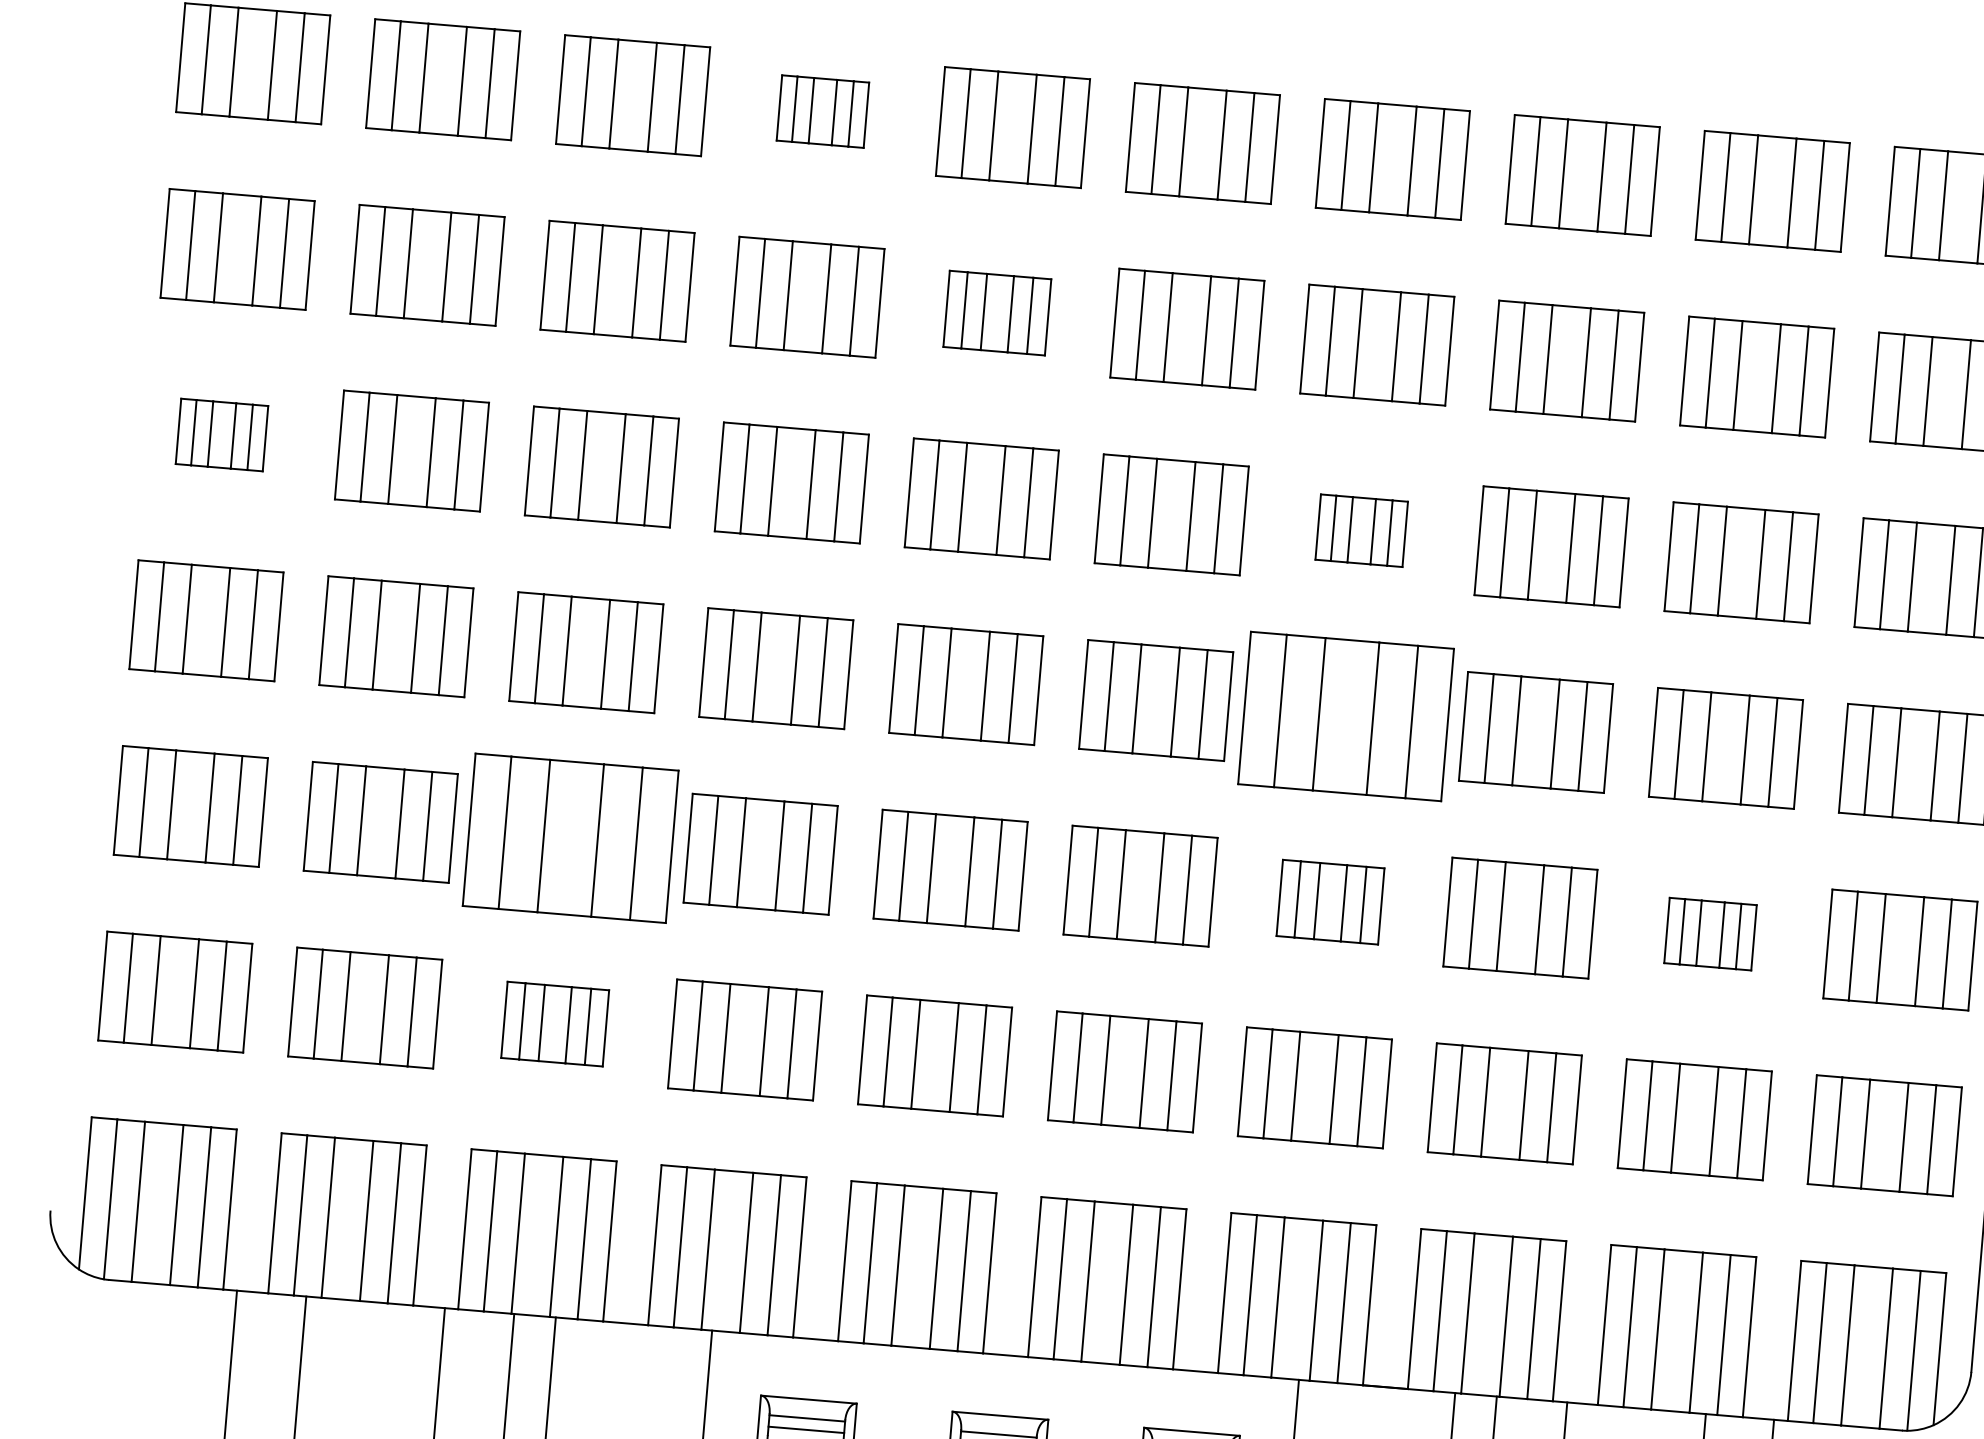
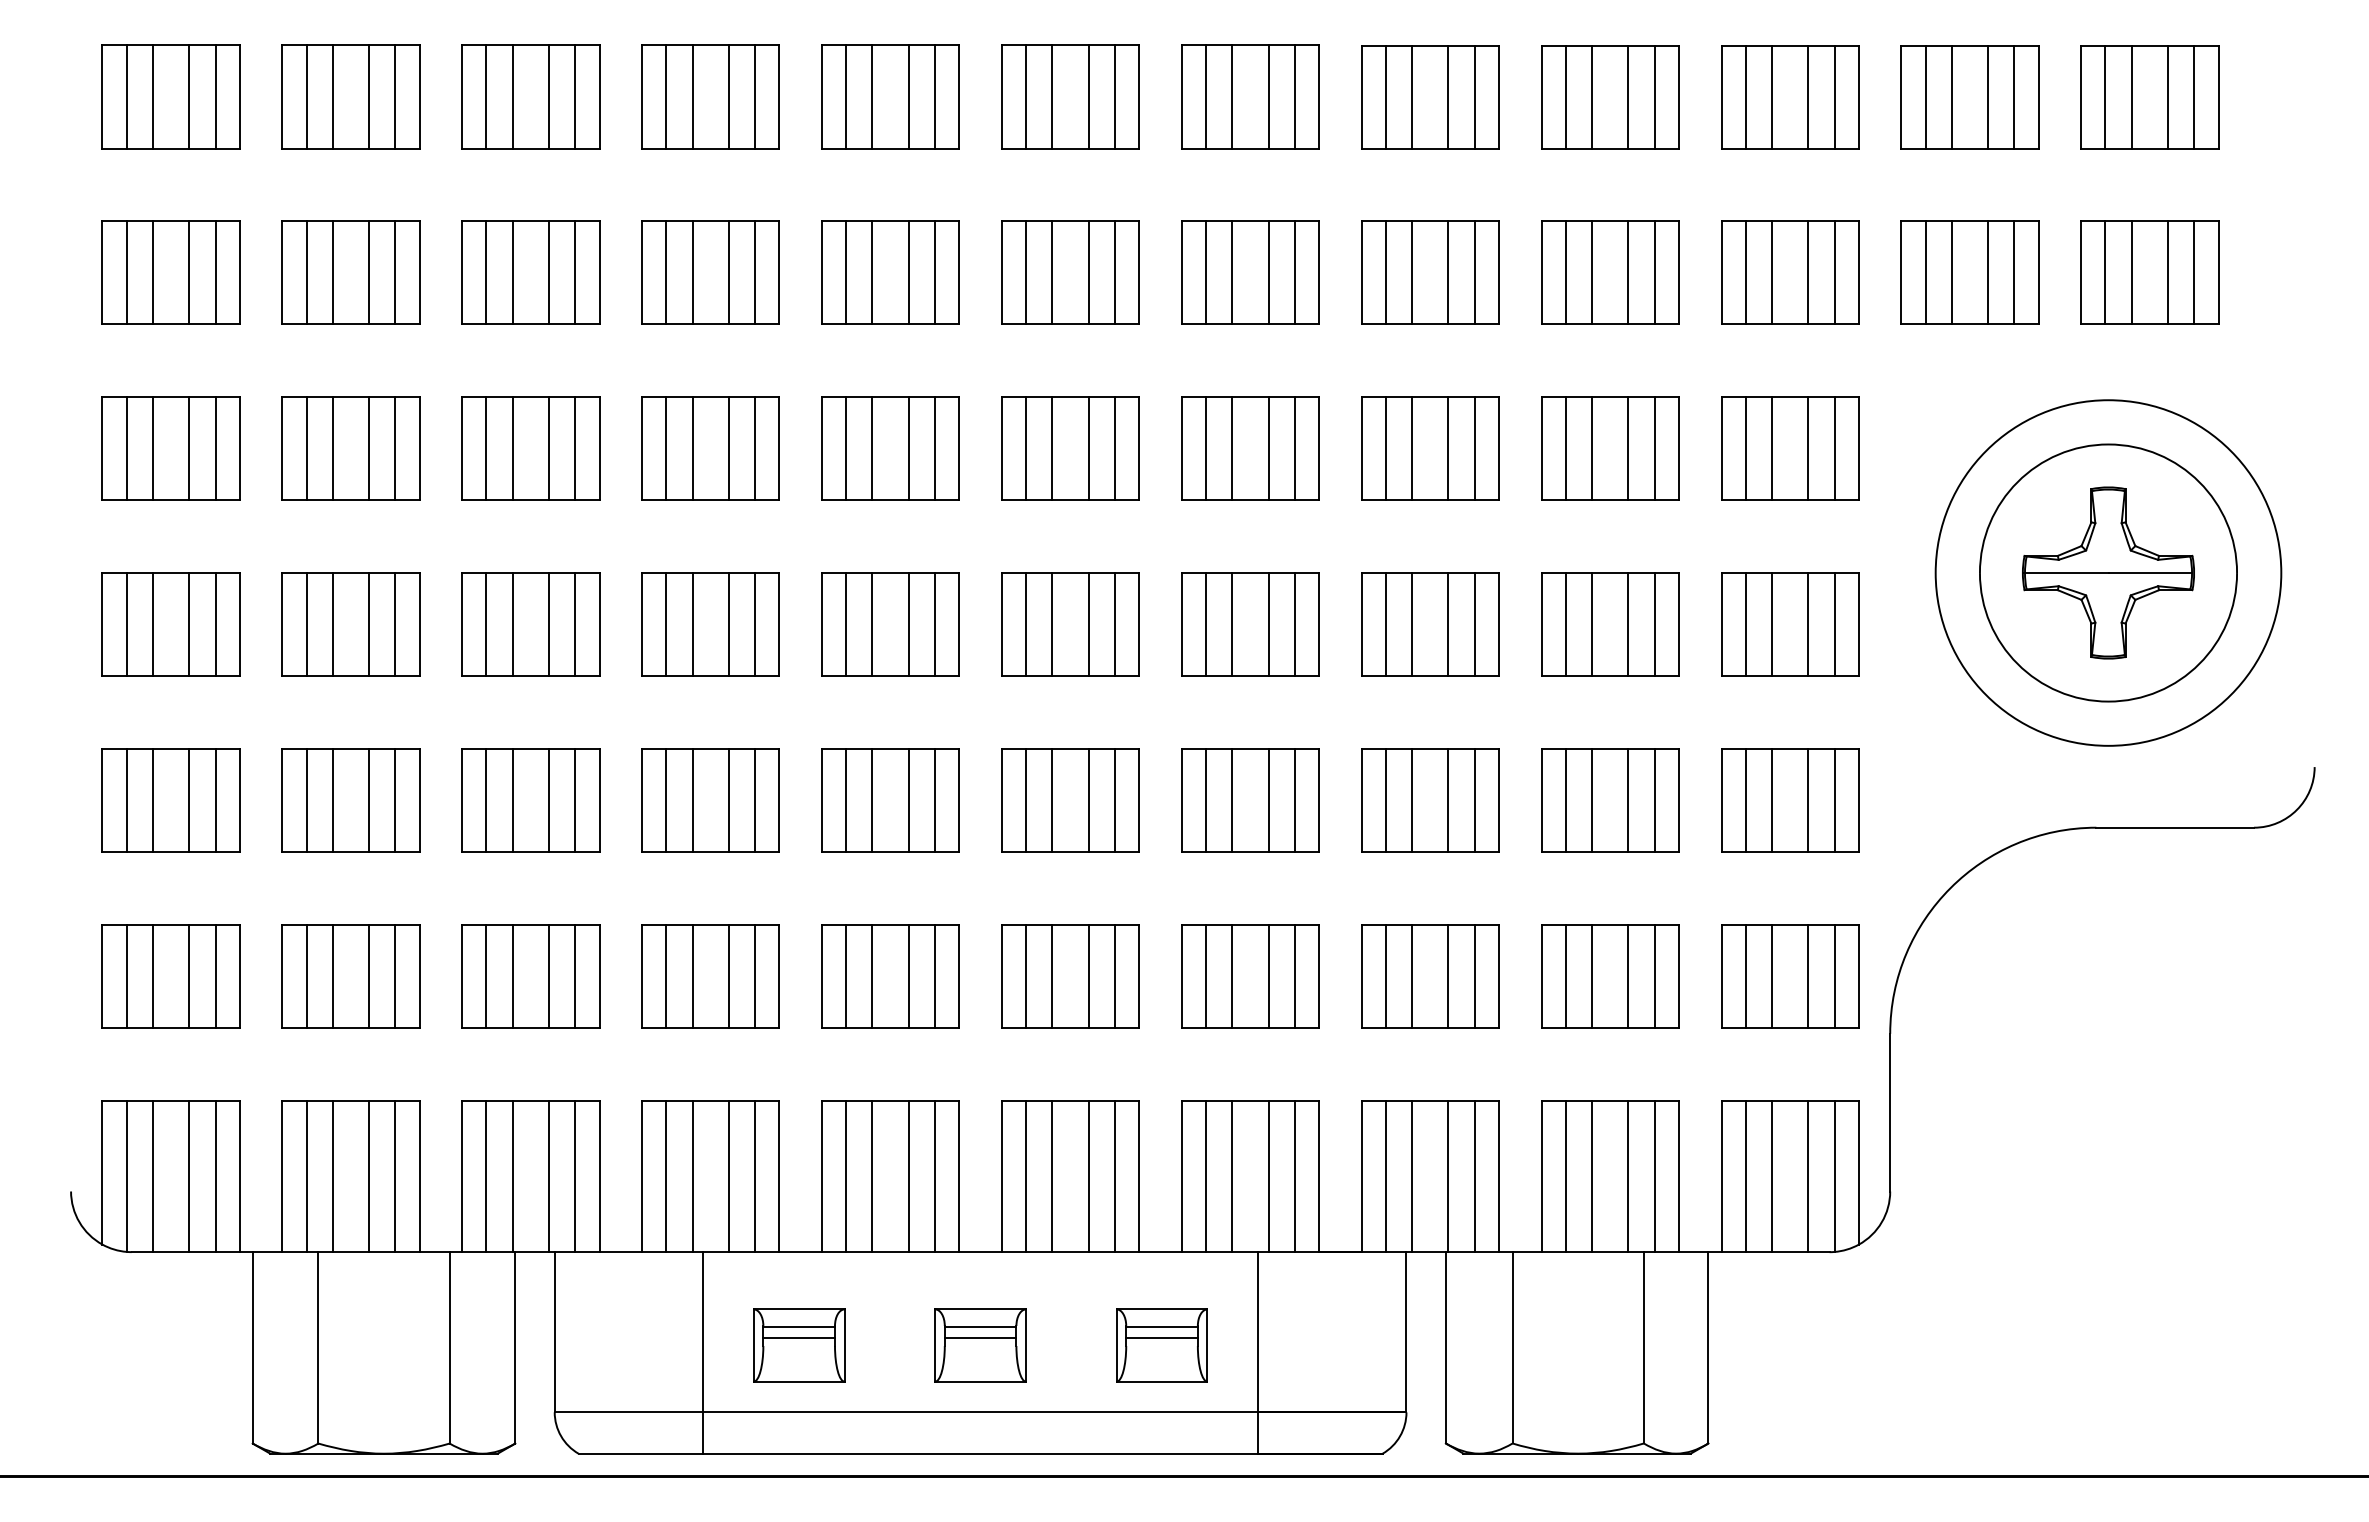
part: (822, 111) -> (710, 96), size x1.67
part: (997, 312) -> (890, 272), size x1.43
part: (221, 434) -> (170, 448), size x1.67
part: (1361, 530) -> (1250, 448), size x1.67
part: (1346, 716) -> (1250, 624), size x0.71
part: (570, 838) -> (530, 800), size x0.71
part: (1330, 902) -> (1250, 800), size x1.43
part: (1710, 934) -> (1610, 800), size x1.67
part: (554, 1024) -> (530, 976), size x1.43

